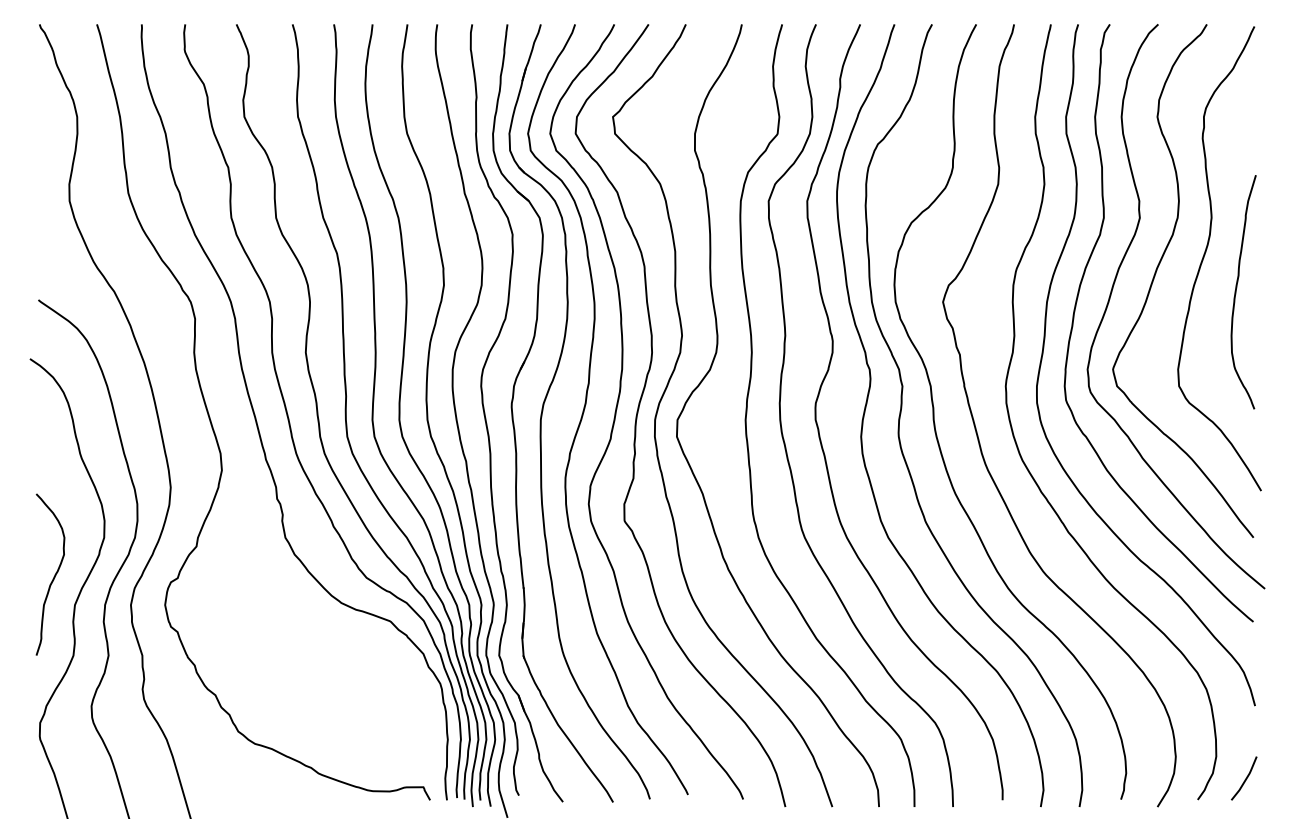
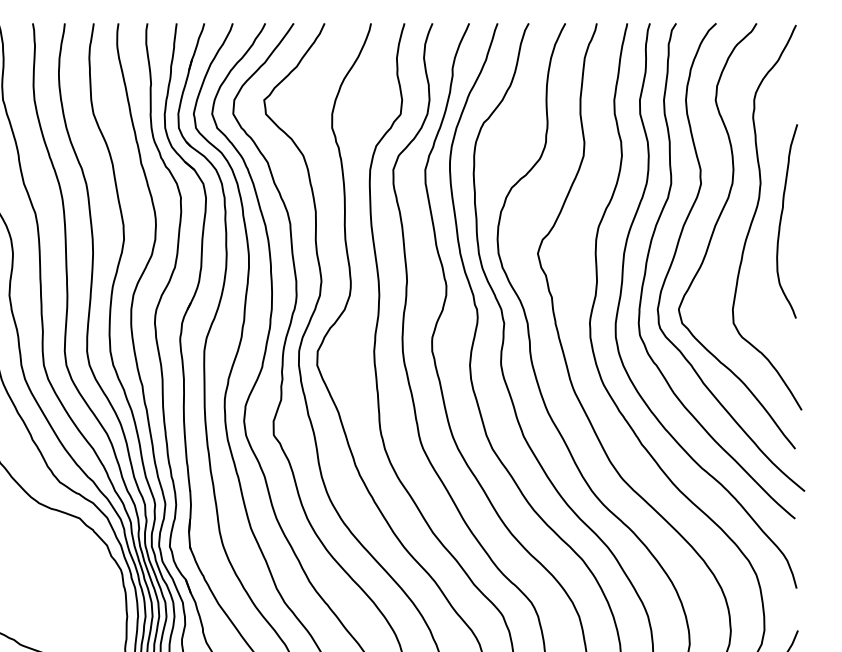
curve: (1236, 292) -> (781, 221), moved

